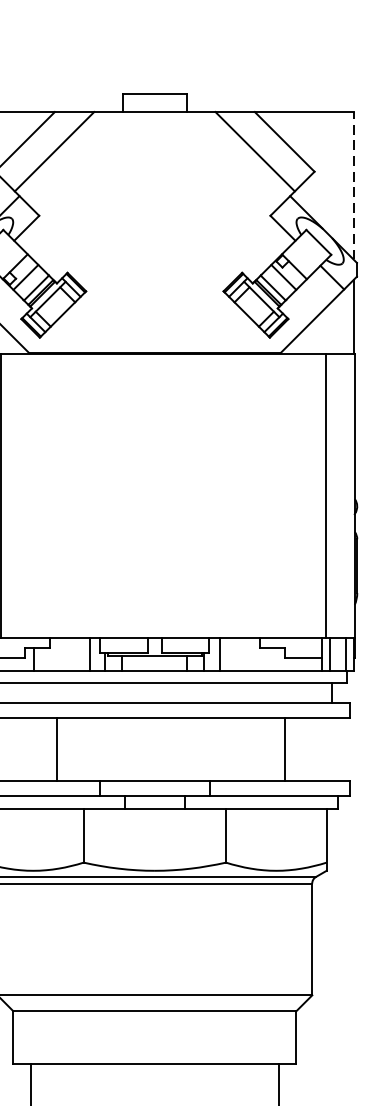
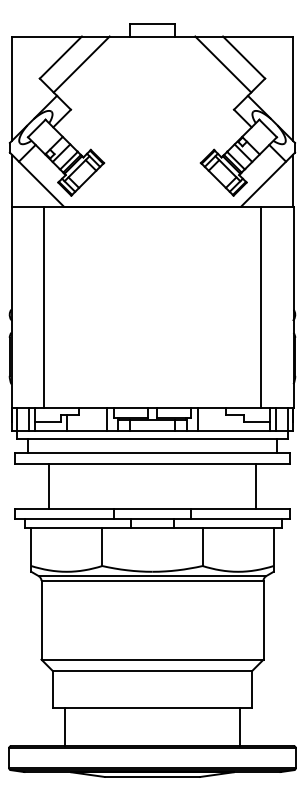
line: (353, 185) -> (292, 88), dashed -> solid
line: (324, 496) -> (260, 307), moved
line: (57, 749) -> (48, 486), moved
line: (285, 749) -> (256, 486), moved

